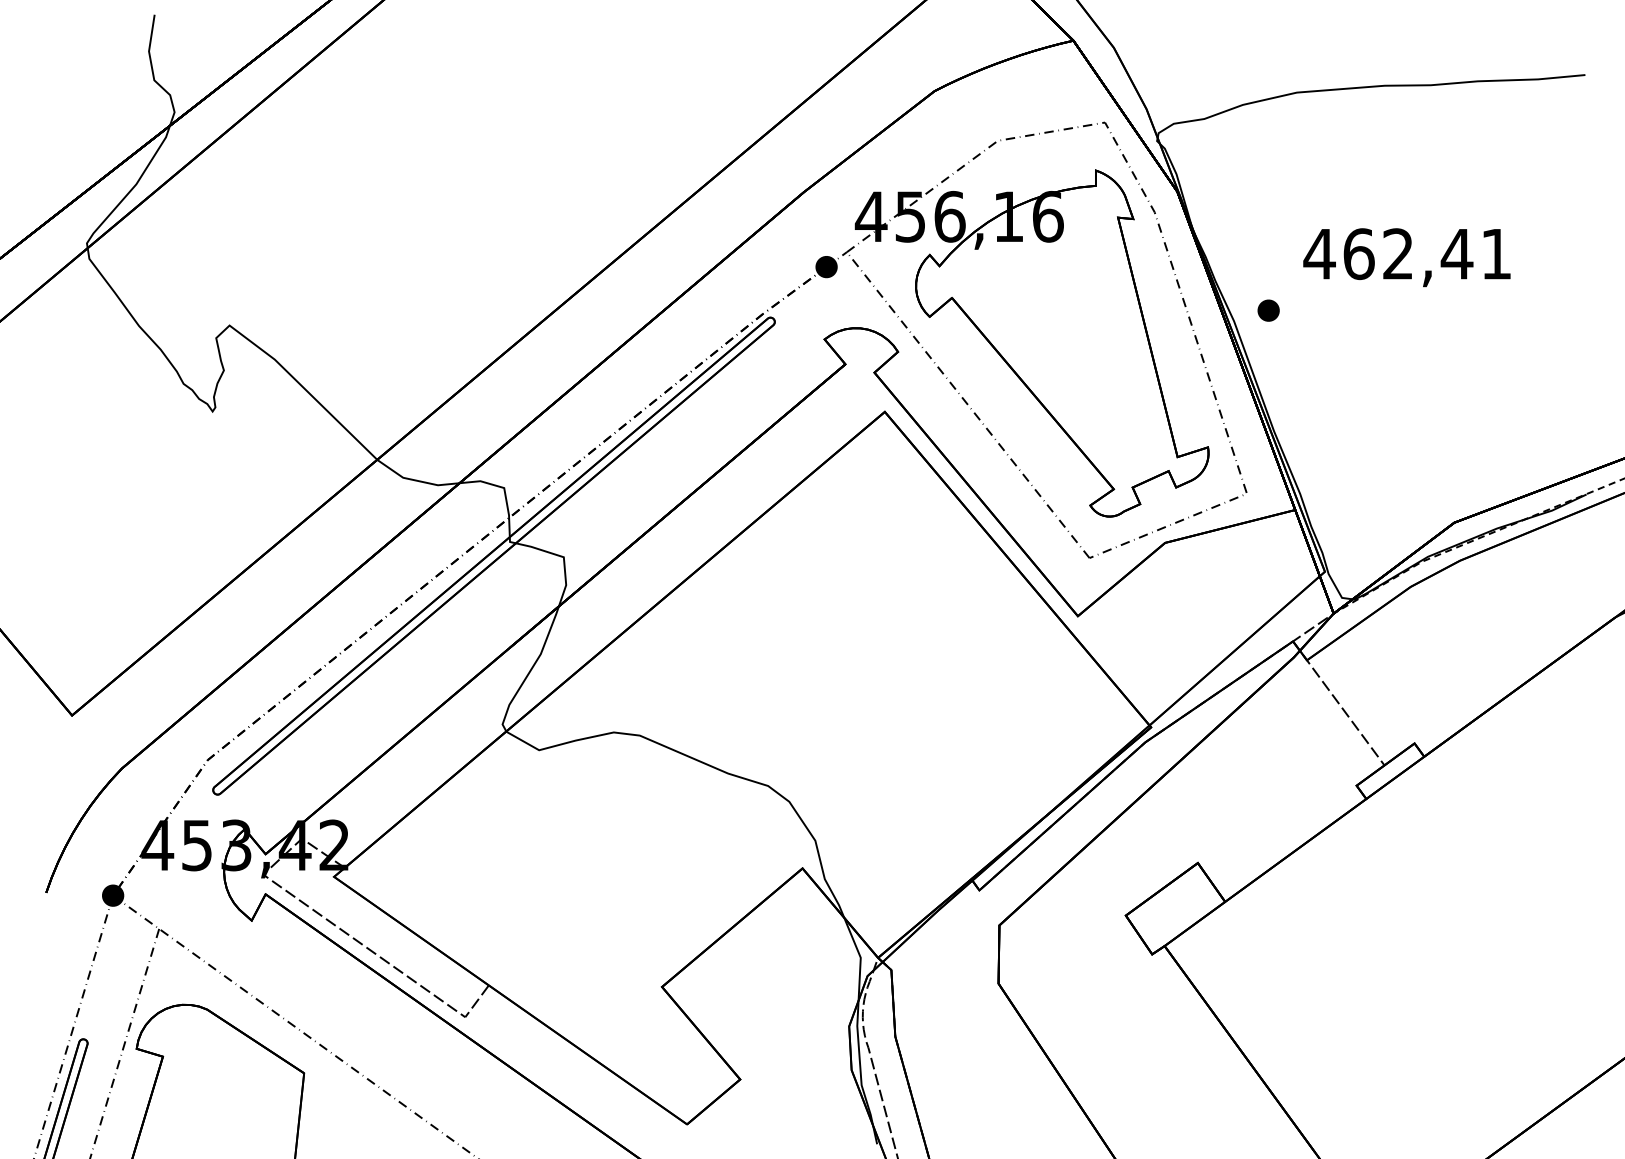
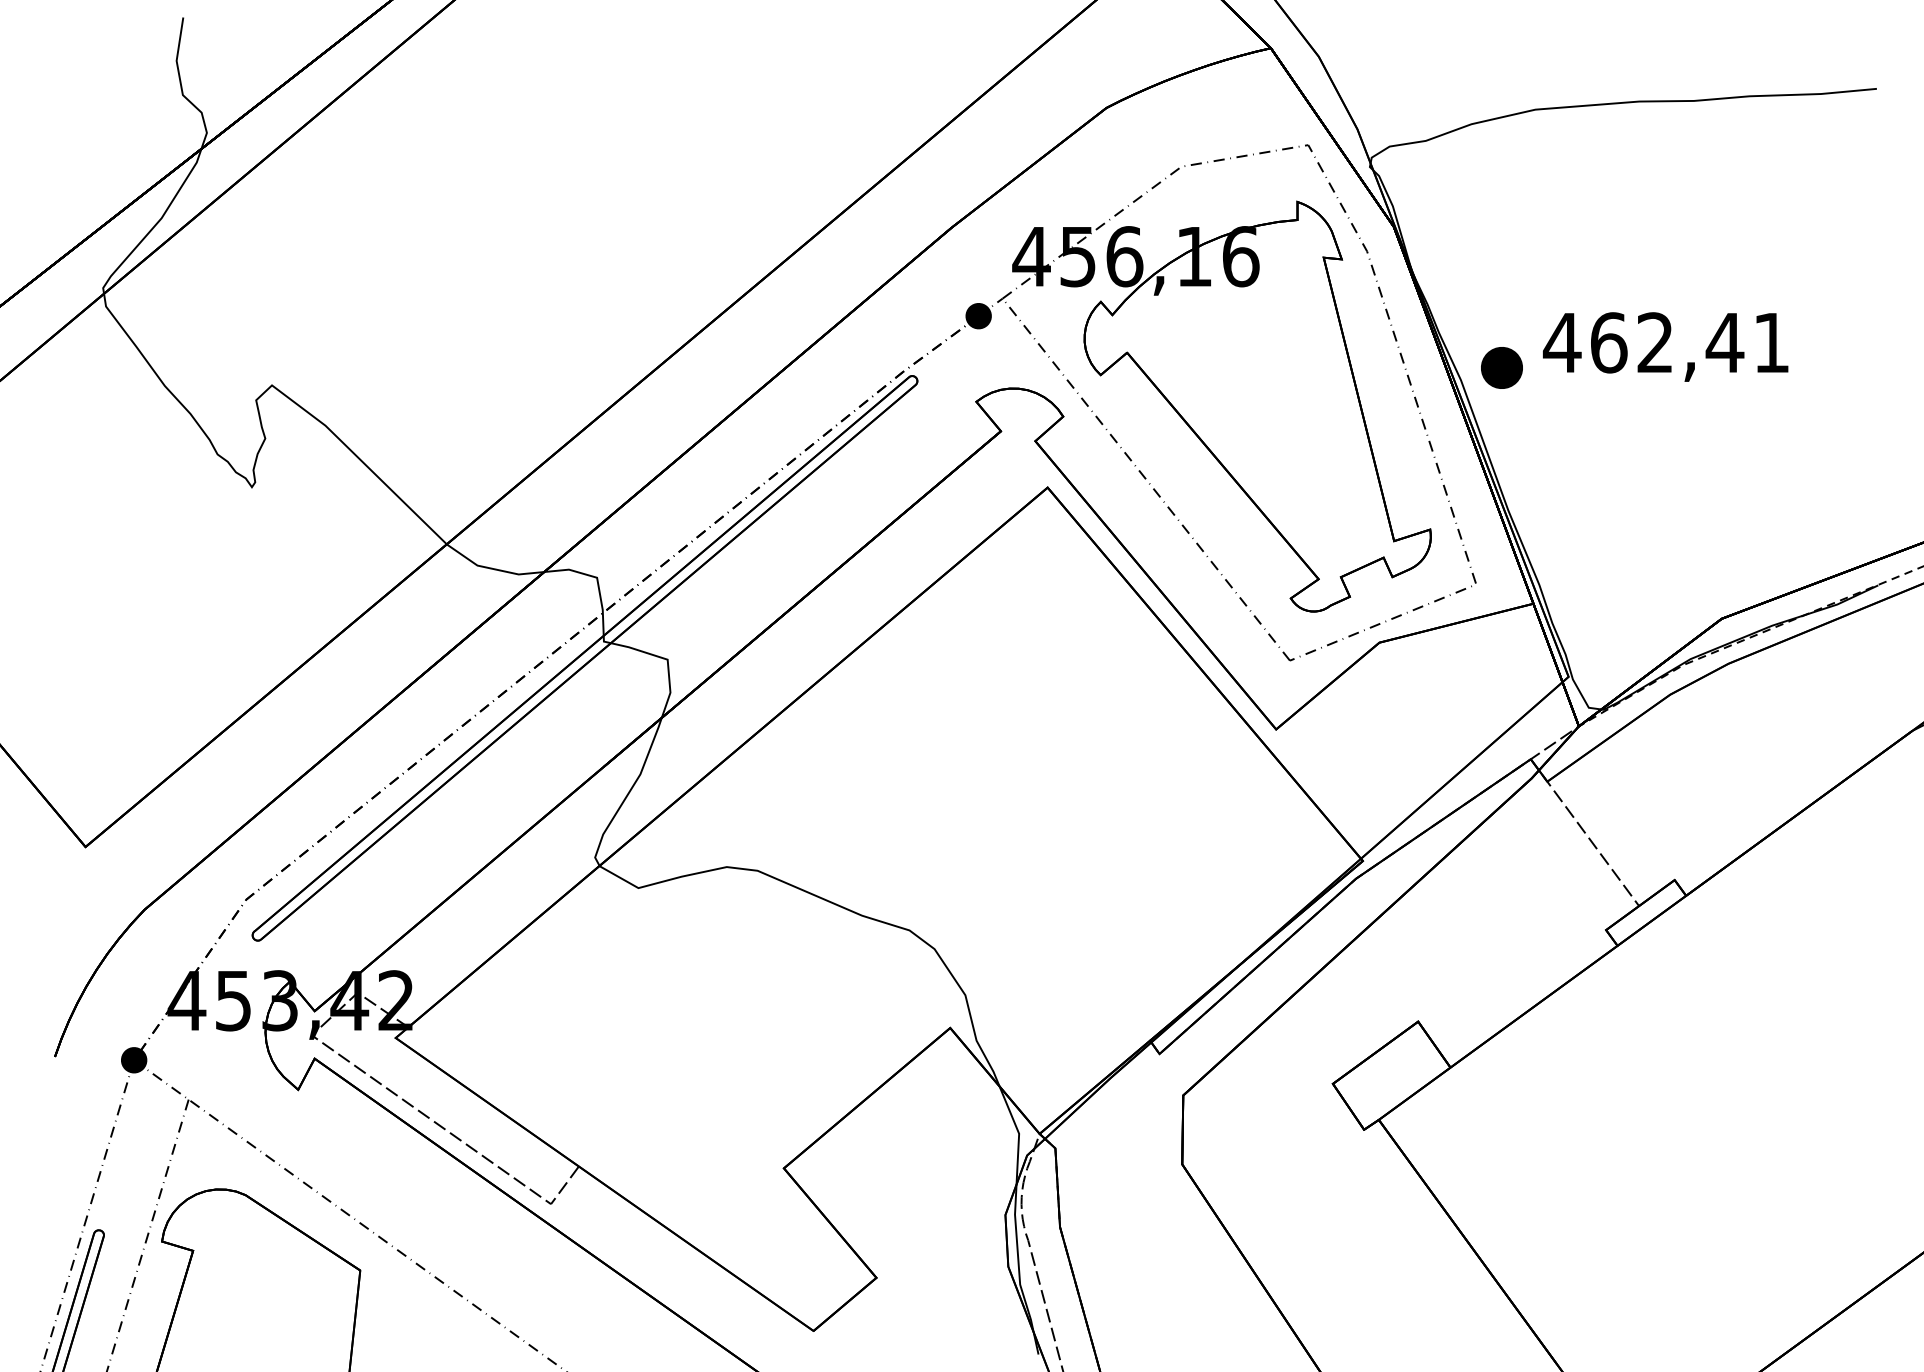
text: (1406, 257) -> (1665, 346), moved
part: (1268, 310) -> (1501, 367), size x1.6

